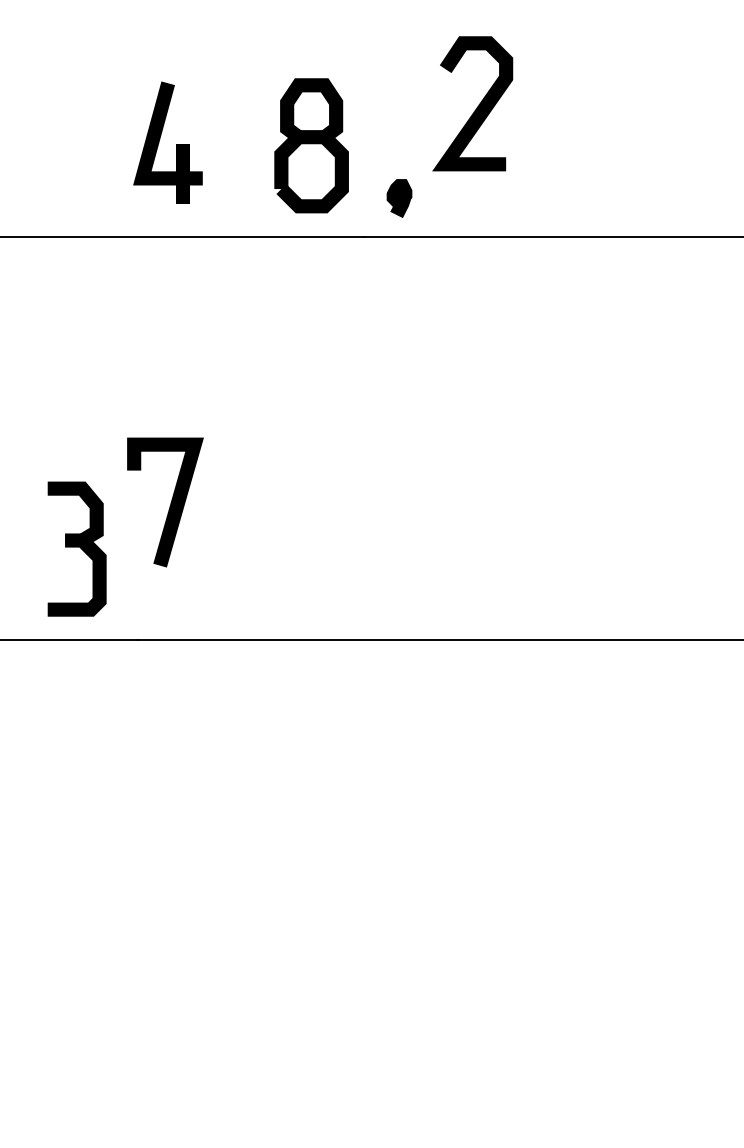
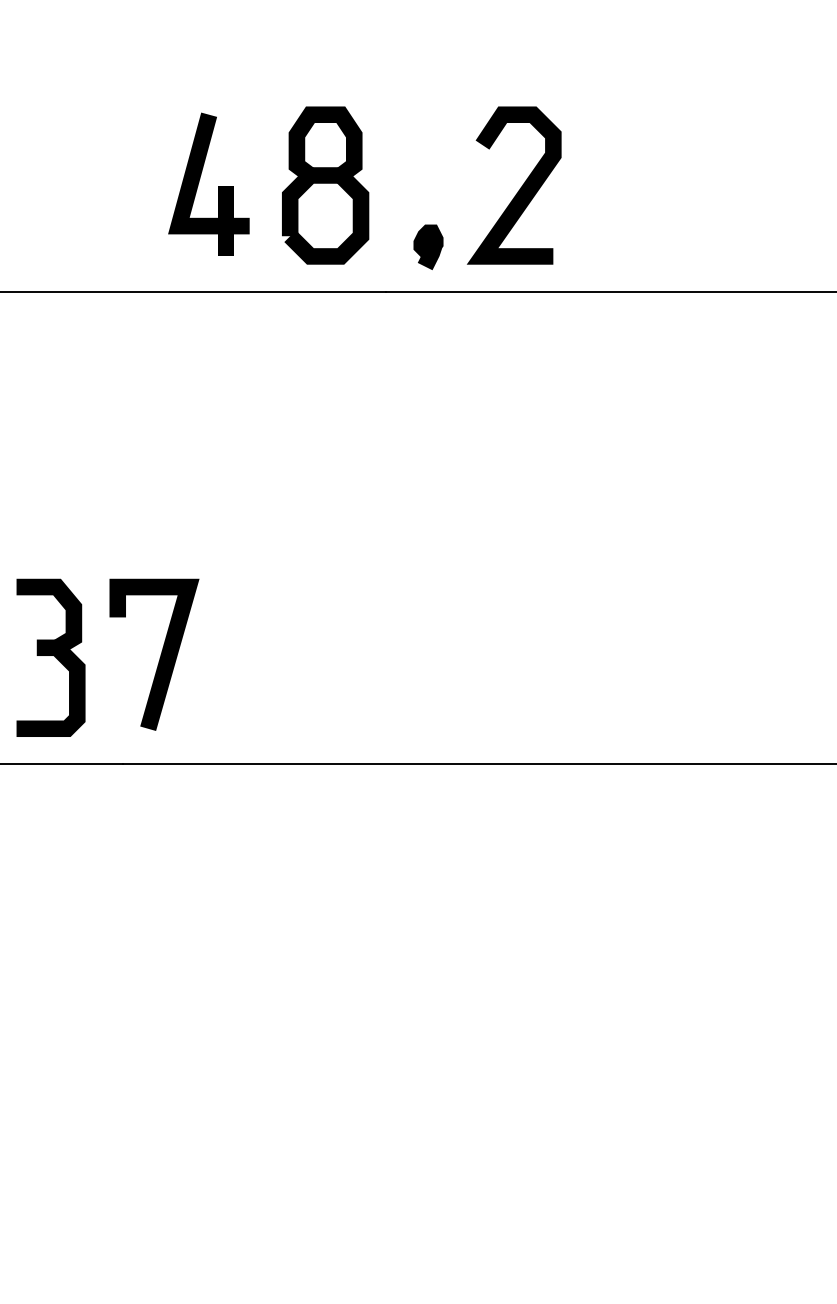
curve: (476, 107) -> (518, 189), moved
part: (160, 139) -> (200, 180), moved
line: (170, 502) -> (160, 654), moved

